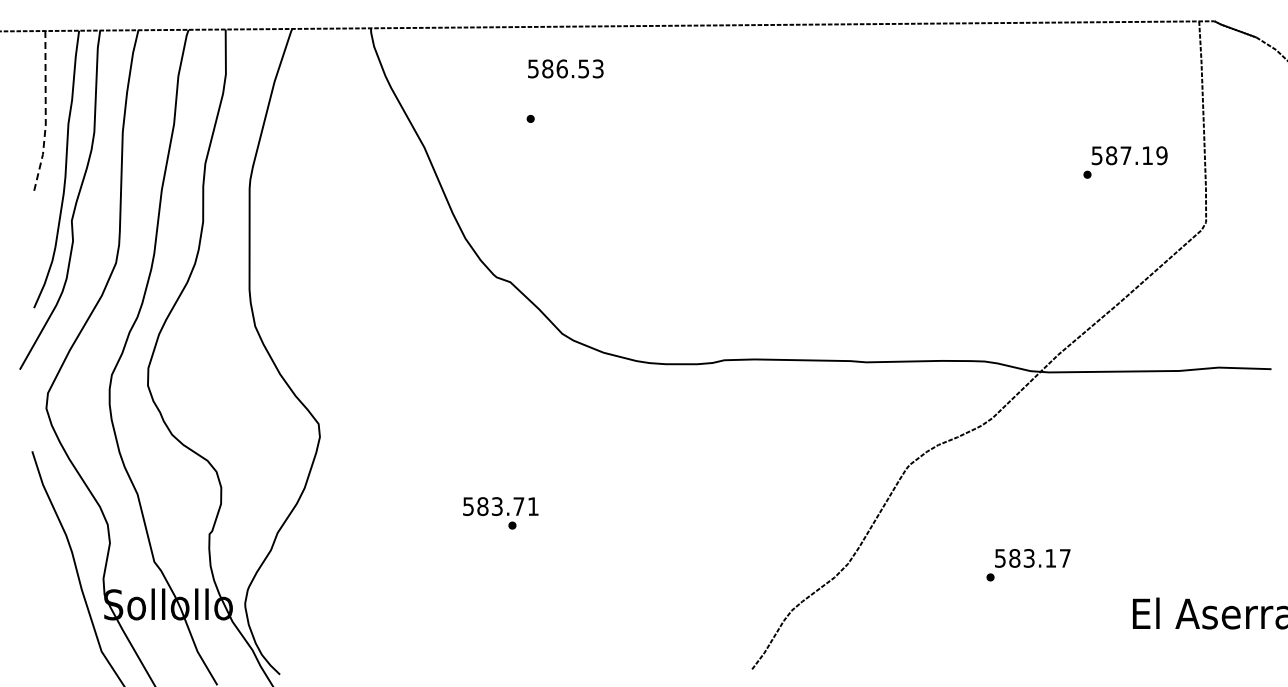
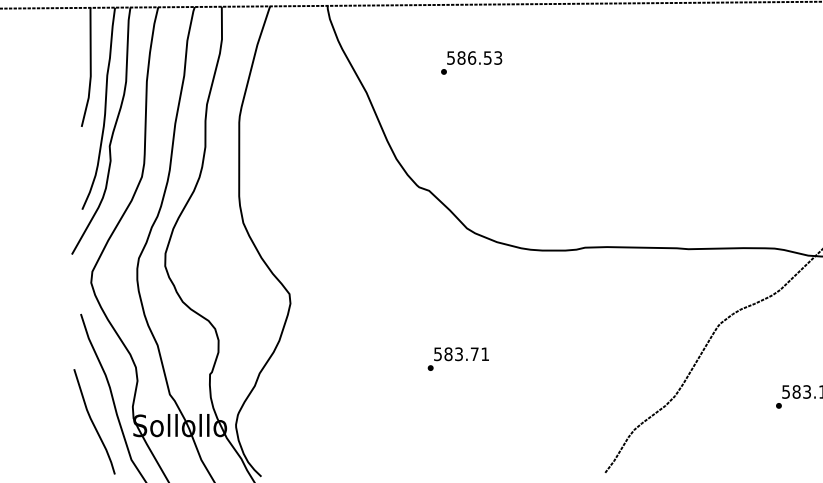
text: (565, 68) -> (474, 57), moved
line: (45, 115) -> (90, 69), dashed -> solid
text: (500, 506) -> (461, 354), moved
curve: (49, 600) -> (93, 422), added

